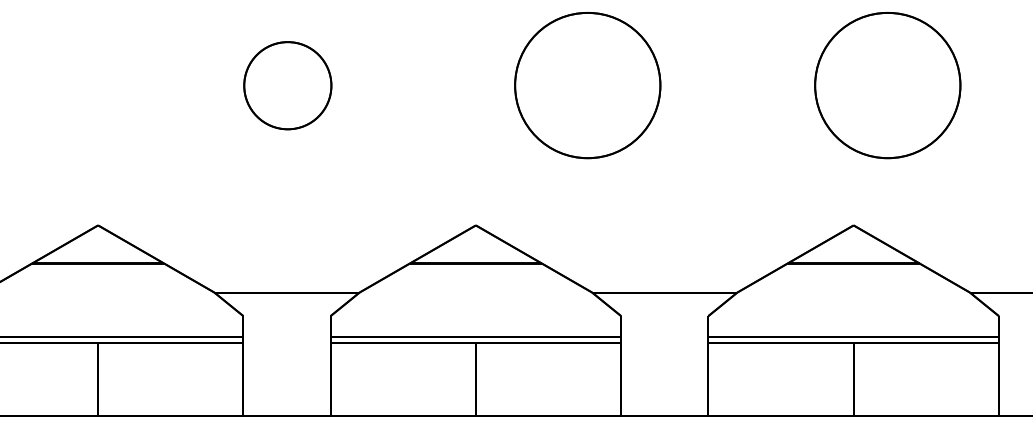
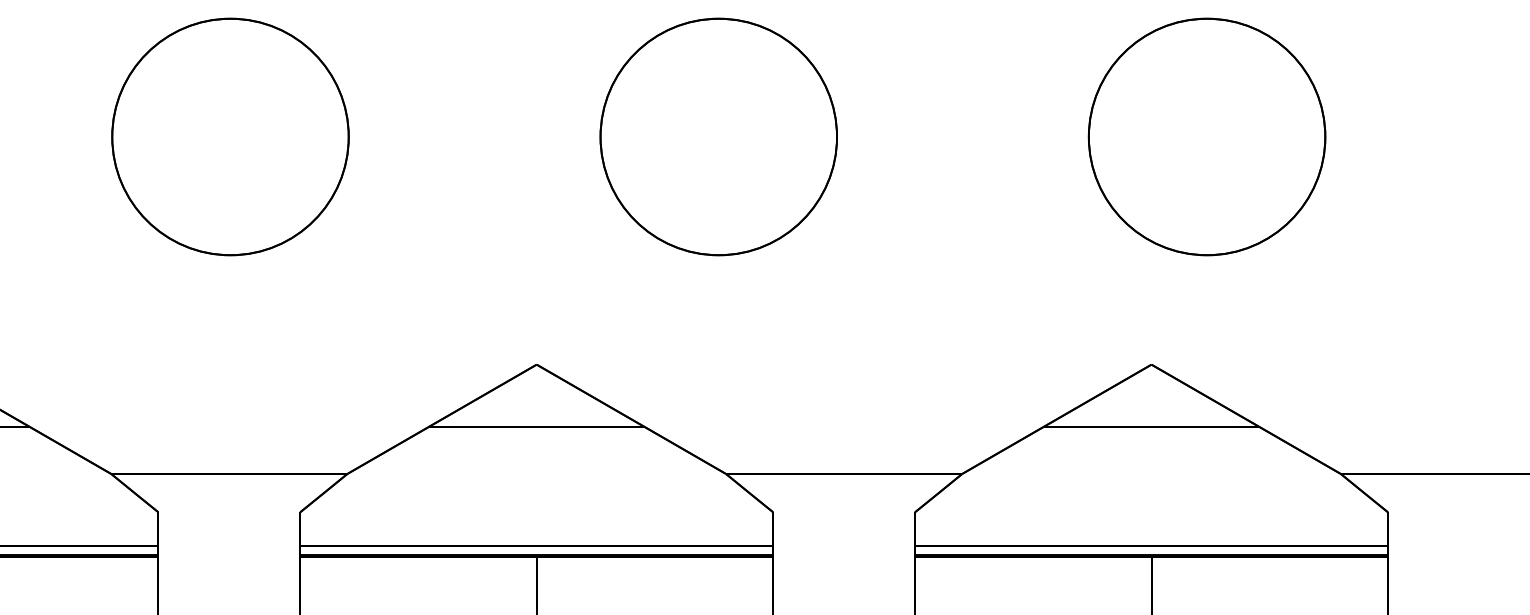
part: (287, 85) -> (230, 136), size x1.67

